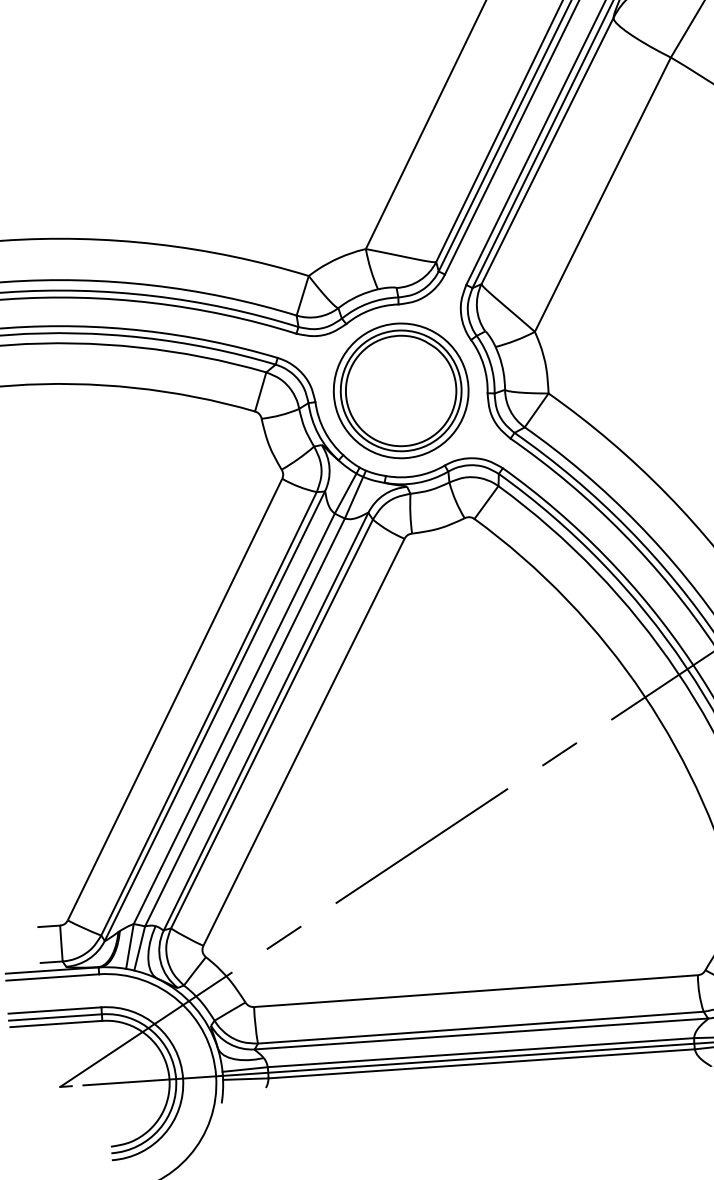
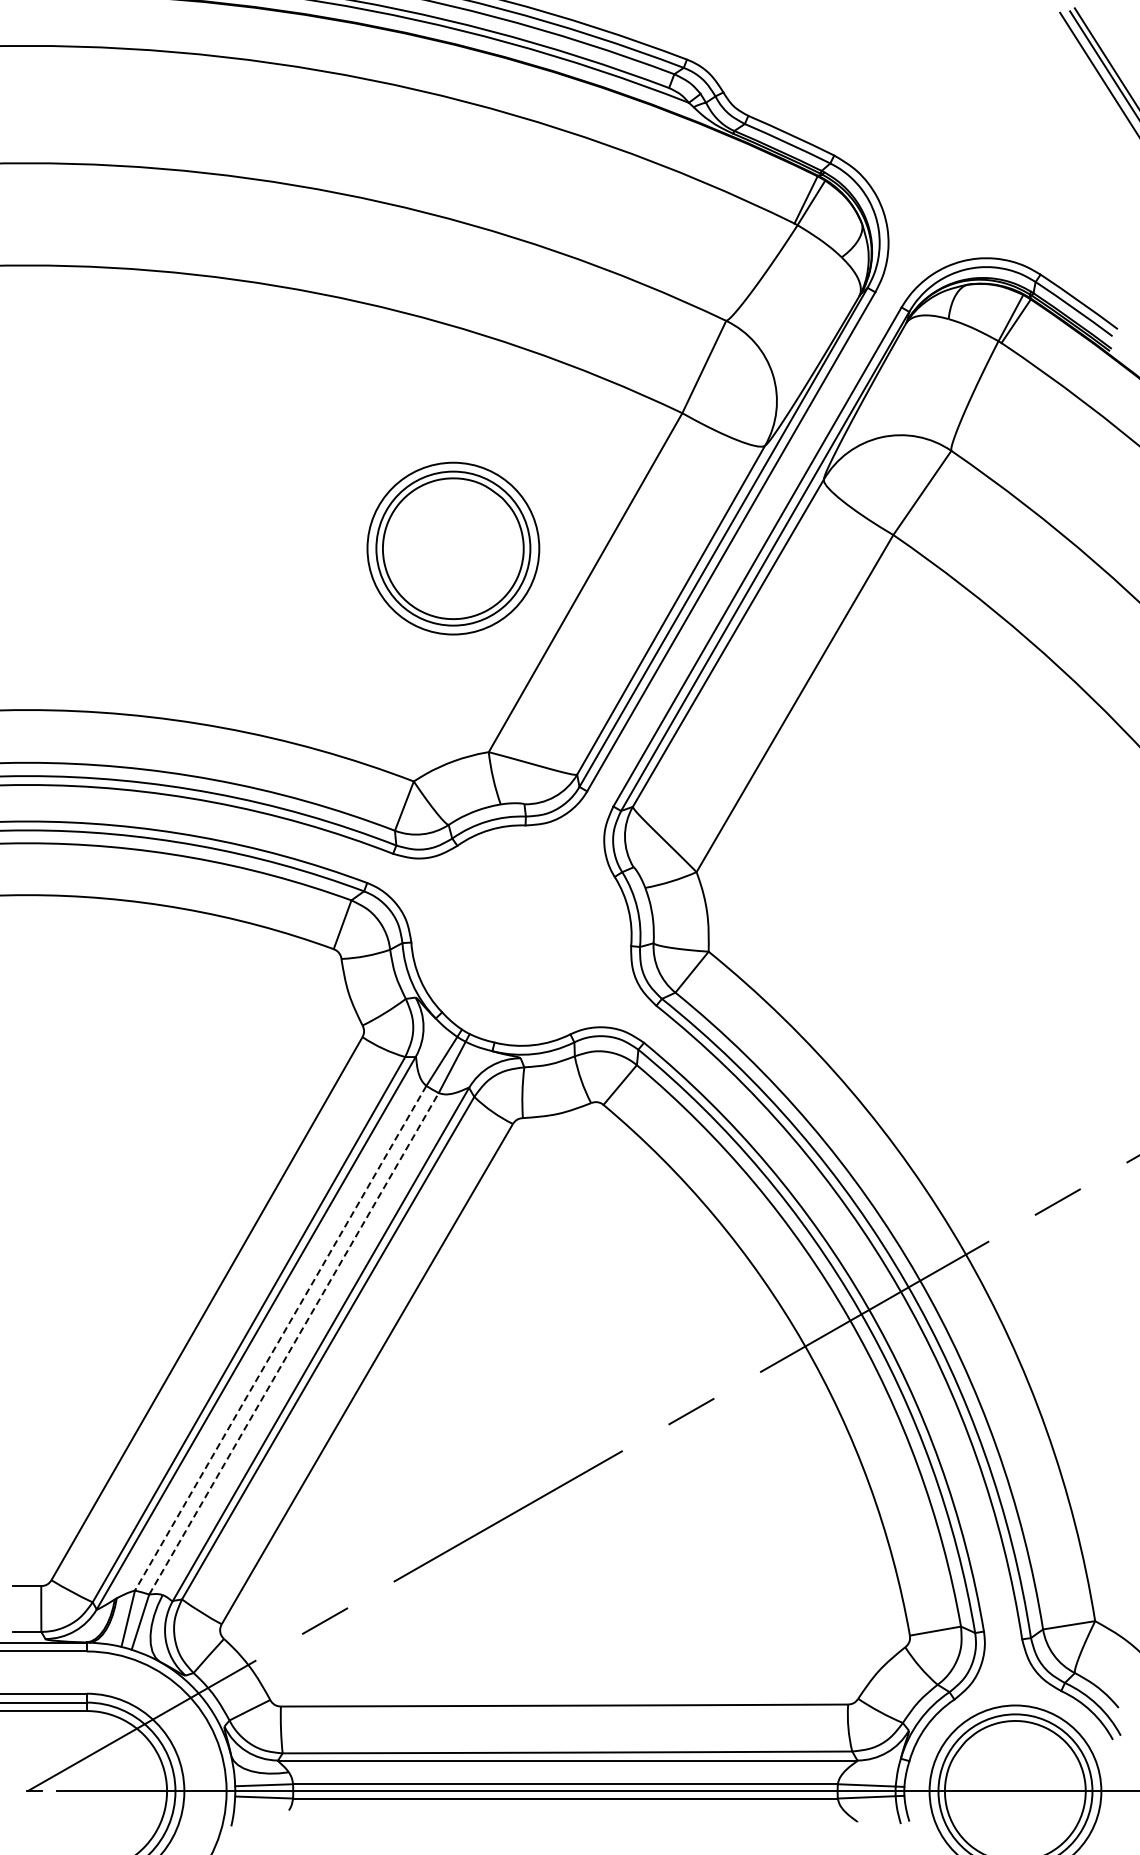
part: (401, 390) -> (453, 548), moved
line: (234, 719) -> (280, 1338), solid -> dashed
line: (245, 722) -> (294, 1343), solid -> dashed

